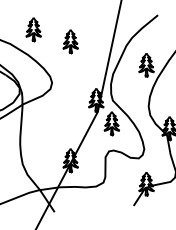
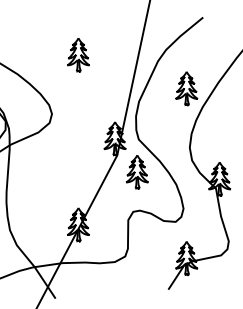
part: (33, 29) -> (25, 37), removed

